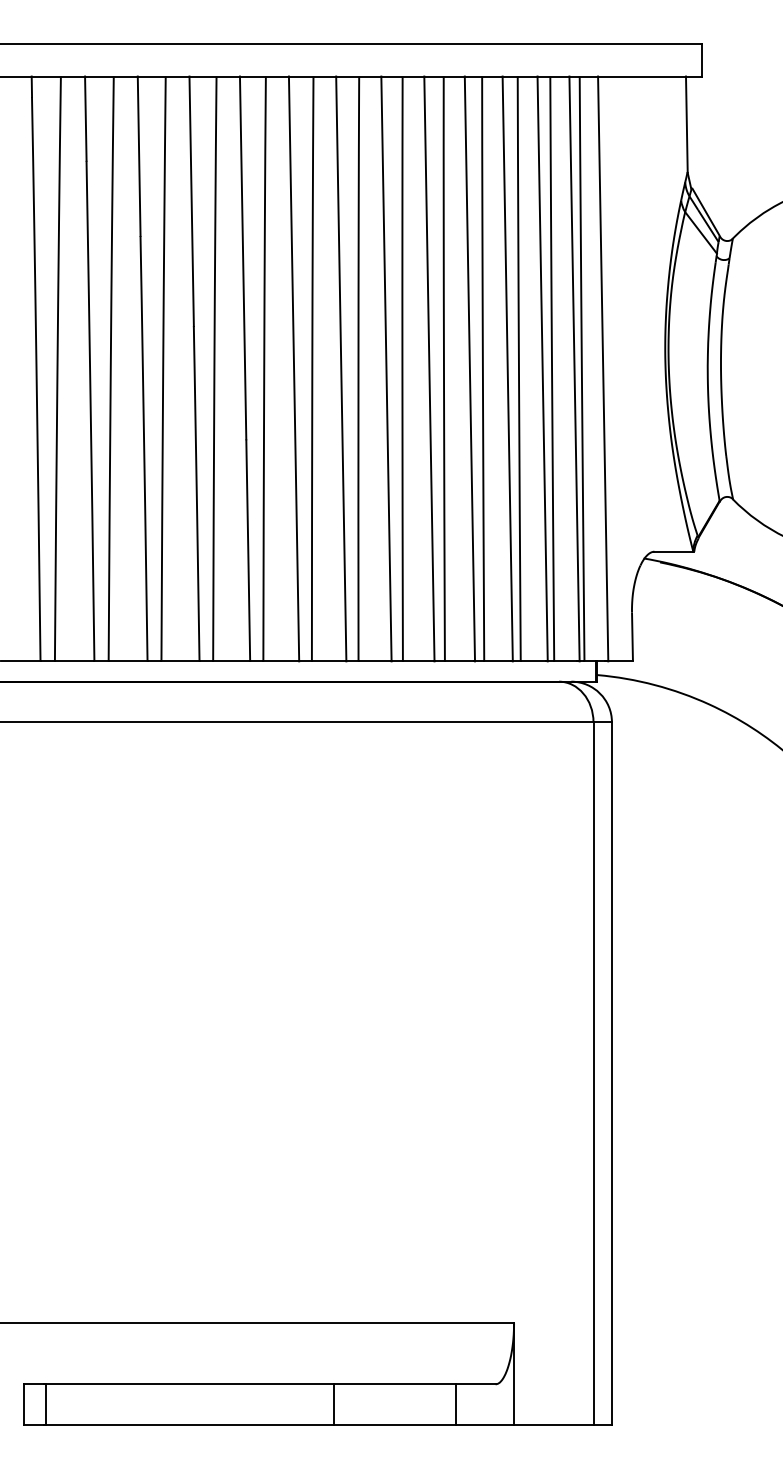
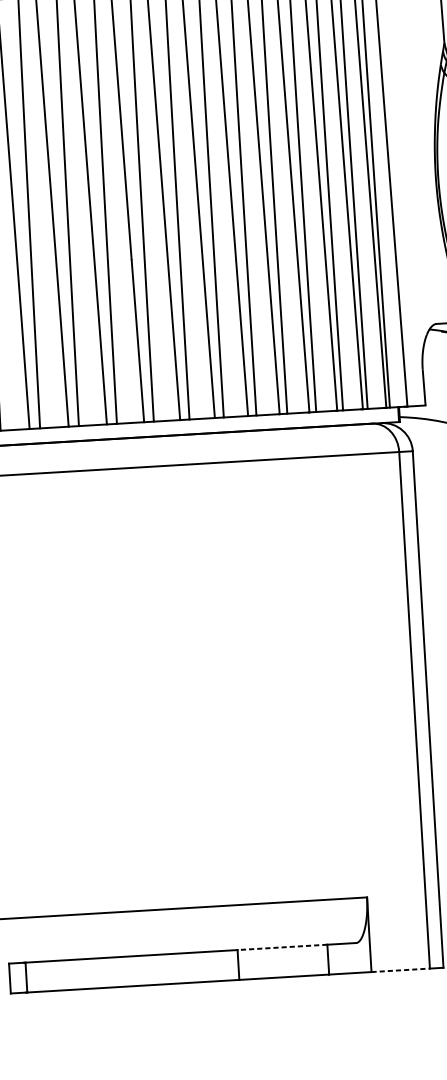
line: (394, 1384) -> (281, 947), solid -> dashed
line: (553, 1424) -> (400, 970), solid -> dashed

